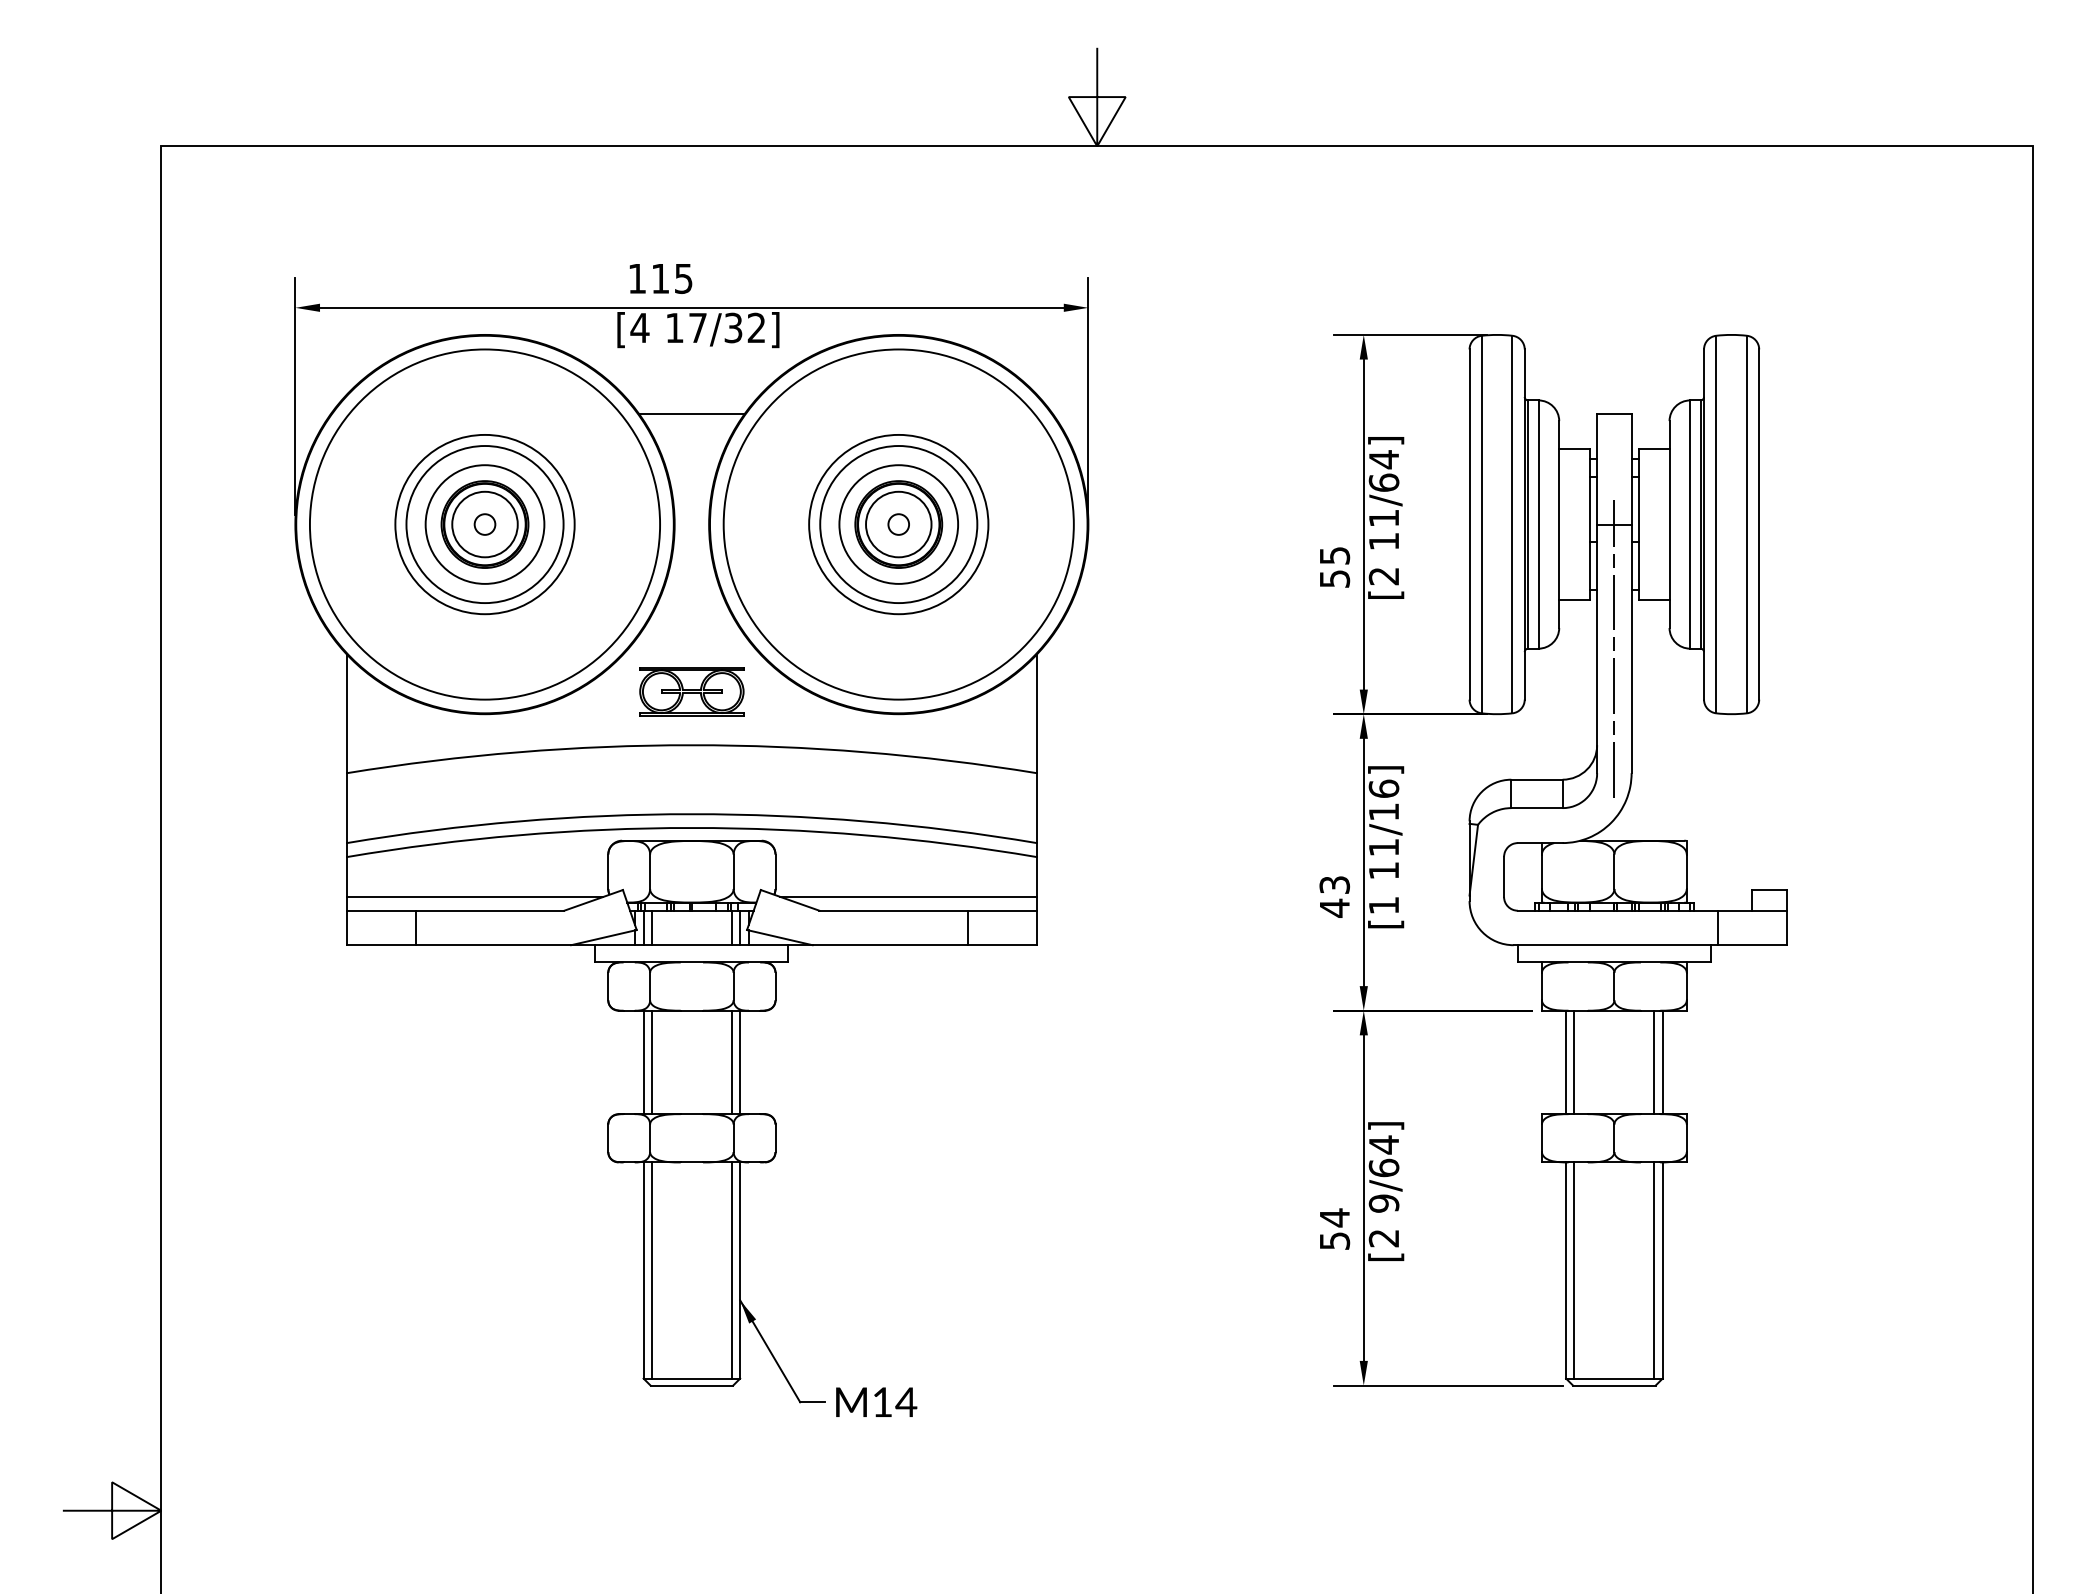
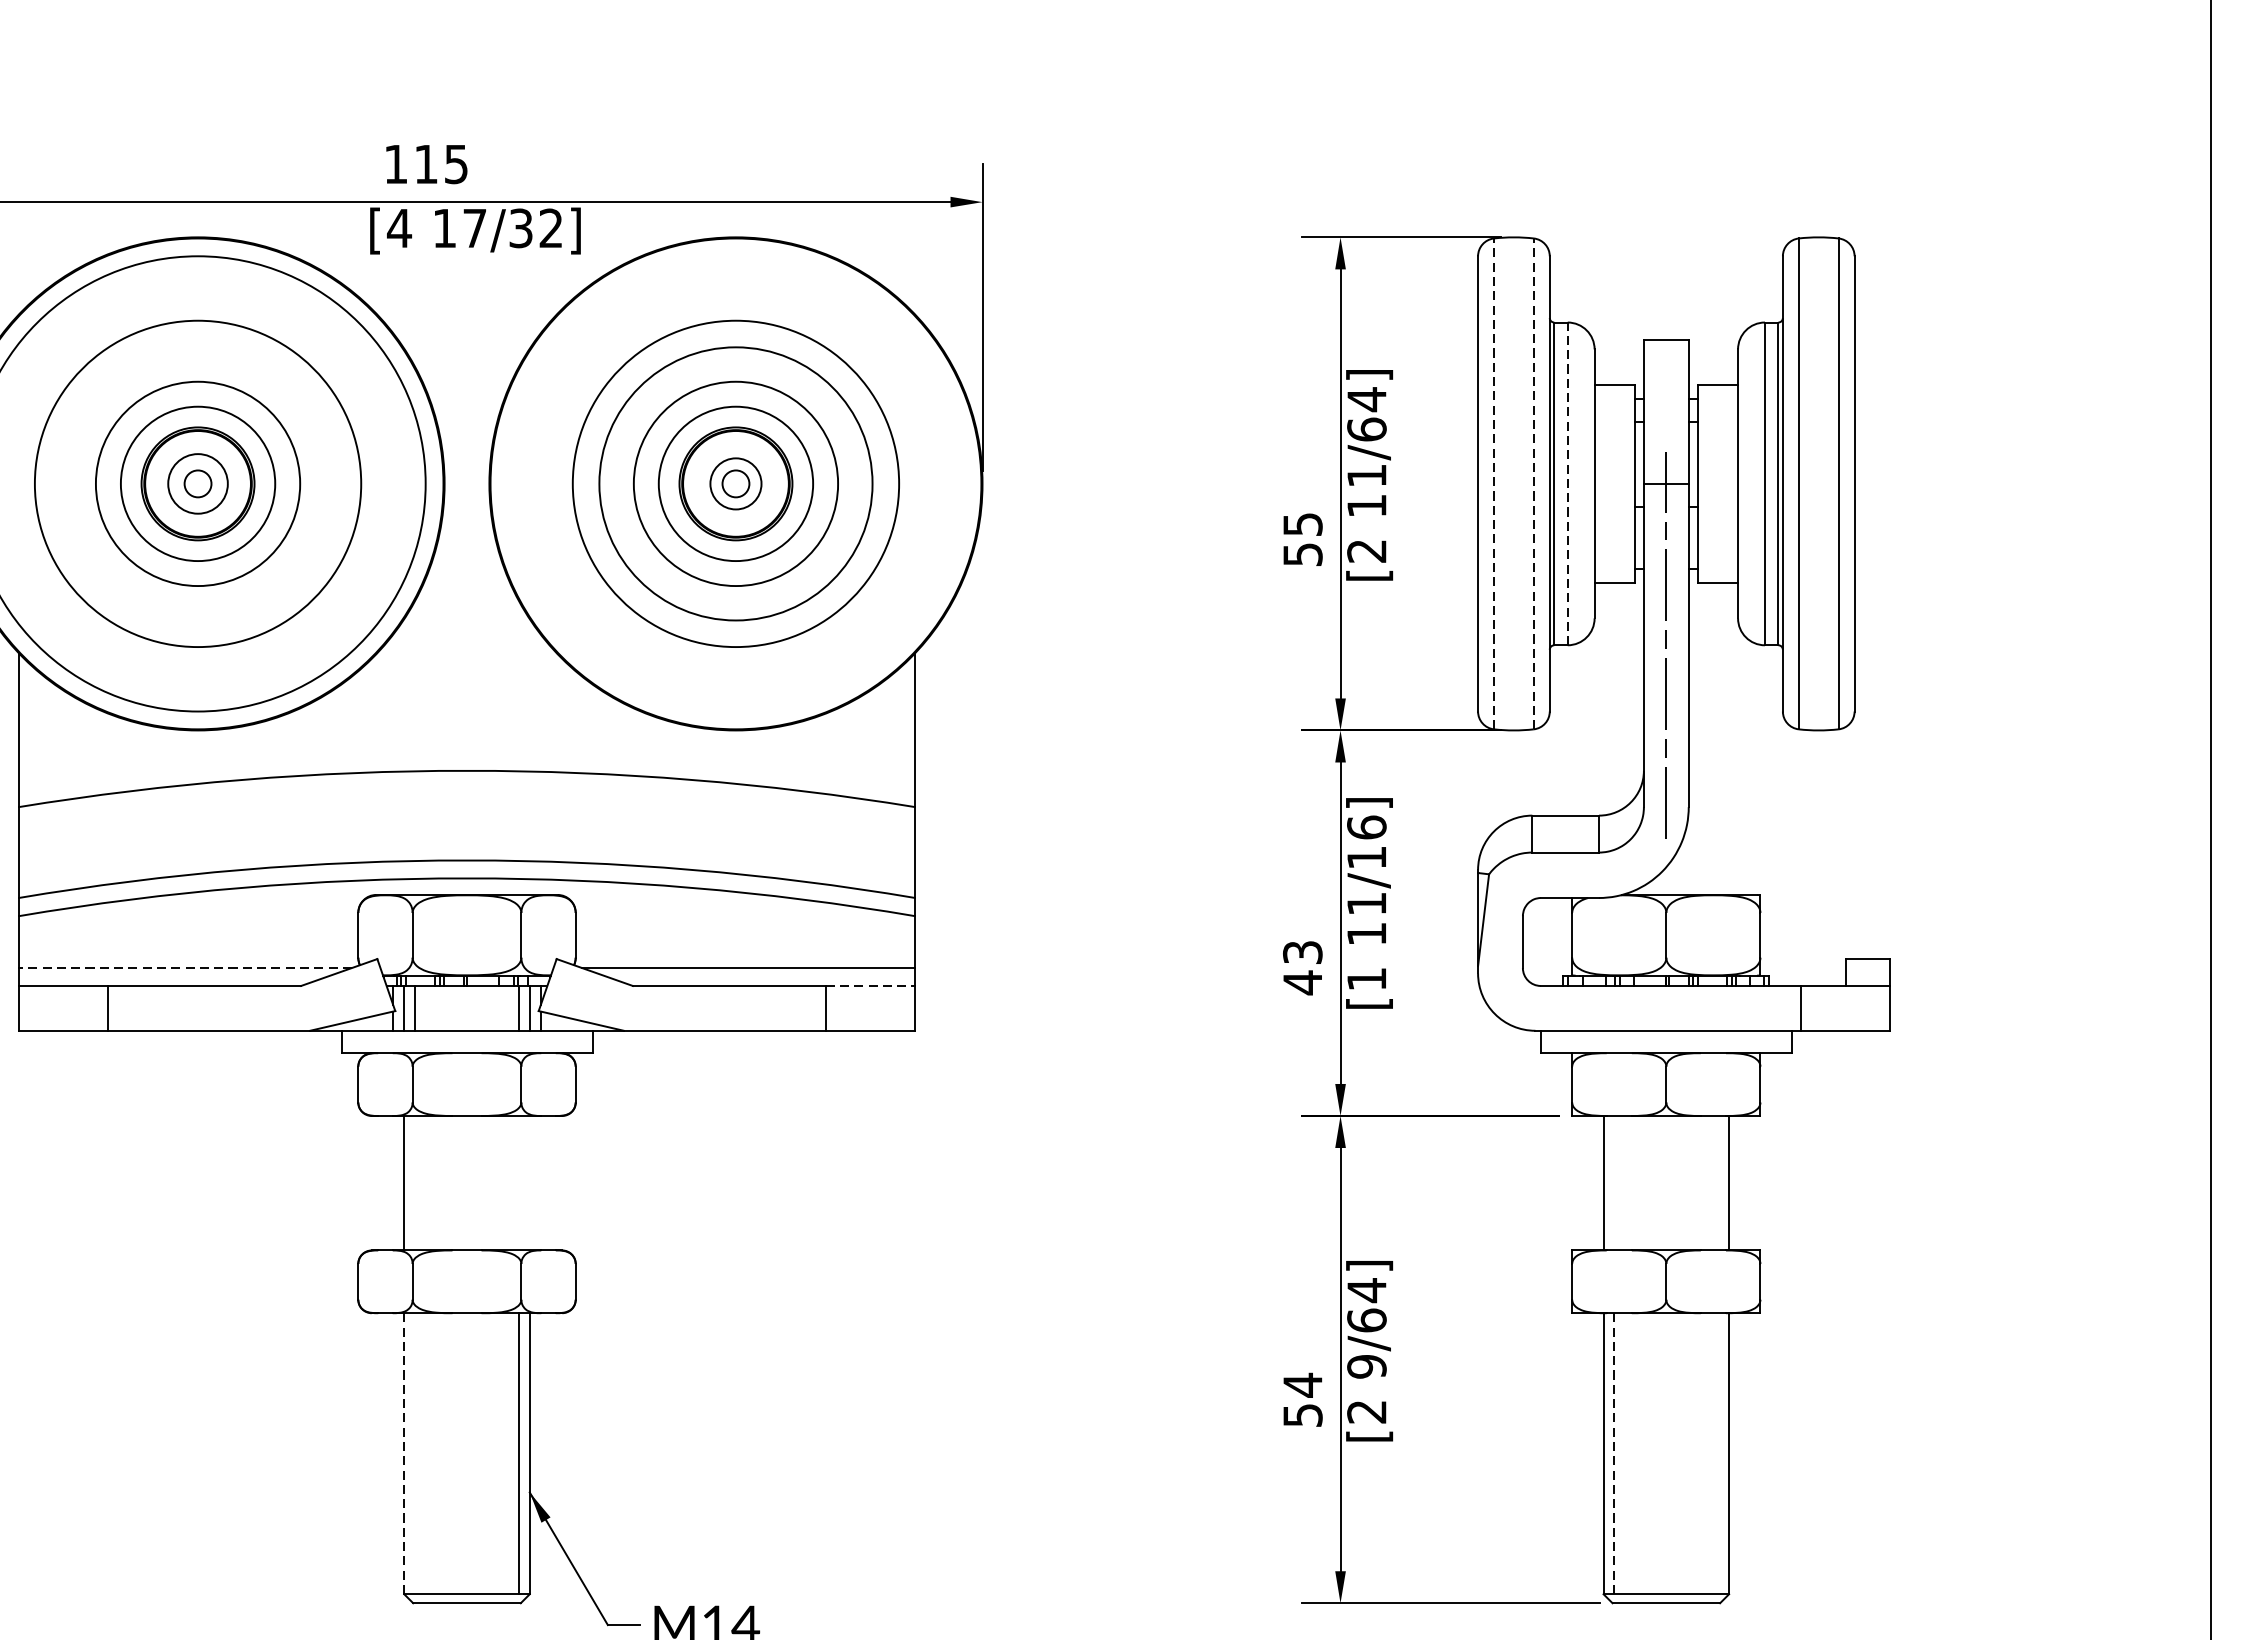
line: (691, 414) -> (466, 340), removed
circle: (484, 524) -> (197, 483), size x0.7
circle: (484, 524) -> (197, 483), size x1.4
circle: (898, 524) -> (735, 483), size x0.6
circle: (898, 524) -> (735, 483), size x0.6
circle: (898, 524) -> (735, 483), size x1.4
line: (1481, 524) -> (1493, 483), solid -> dashed
line: (1512, 524) -> (1533, 483), solid -> dashed
line: (1538, 524) -> (1567, 483), solid -> dashed
part: (691, 691) -> (466, 700), removed
line: (474, 896) -> (184, 967), solid -> dashed
line: (1002, 910) -> (870, 985), solid -> dashed
line: (651, 1062) -> (414, 1183), removed
line: (731, 1062) -> (518, 1183), removed
line: (740, 1062) -> (530, 1183), removed
line: (1574, 1062) -> (1614, 1183), removed
line: (1654, 1062) -> (1718, 1183), removed
line: (651, 1270) -> (414, 1453), removed
line: (1654, 1270) -> (1718, 1453), removed
line: (643, 1271) -> (404, 1455), solid -> dashed
line: (1574, 1271) -> (1614, 1455), solid -> dashed

